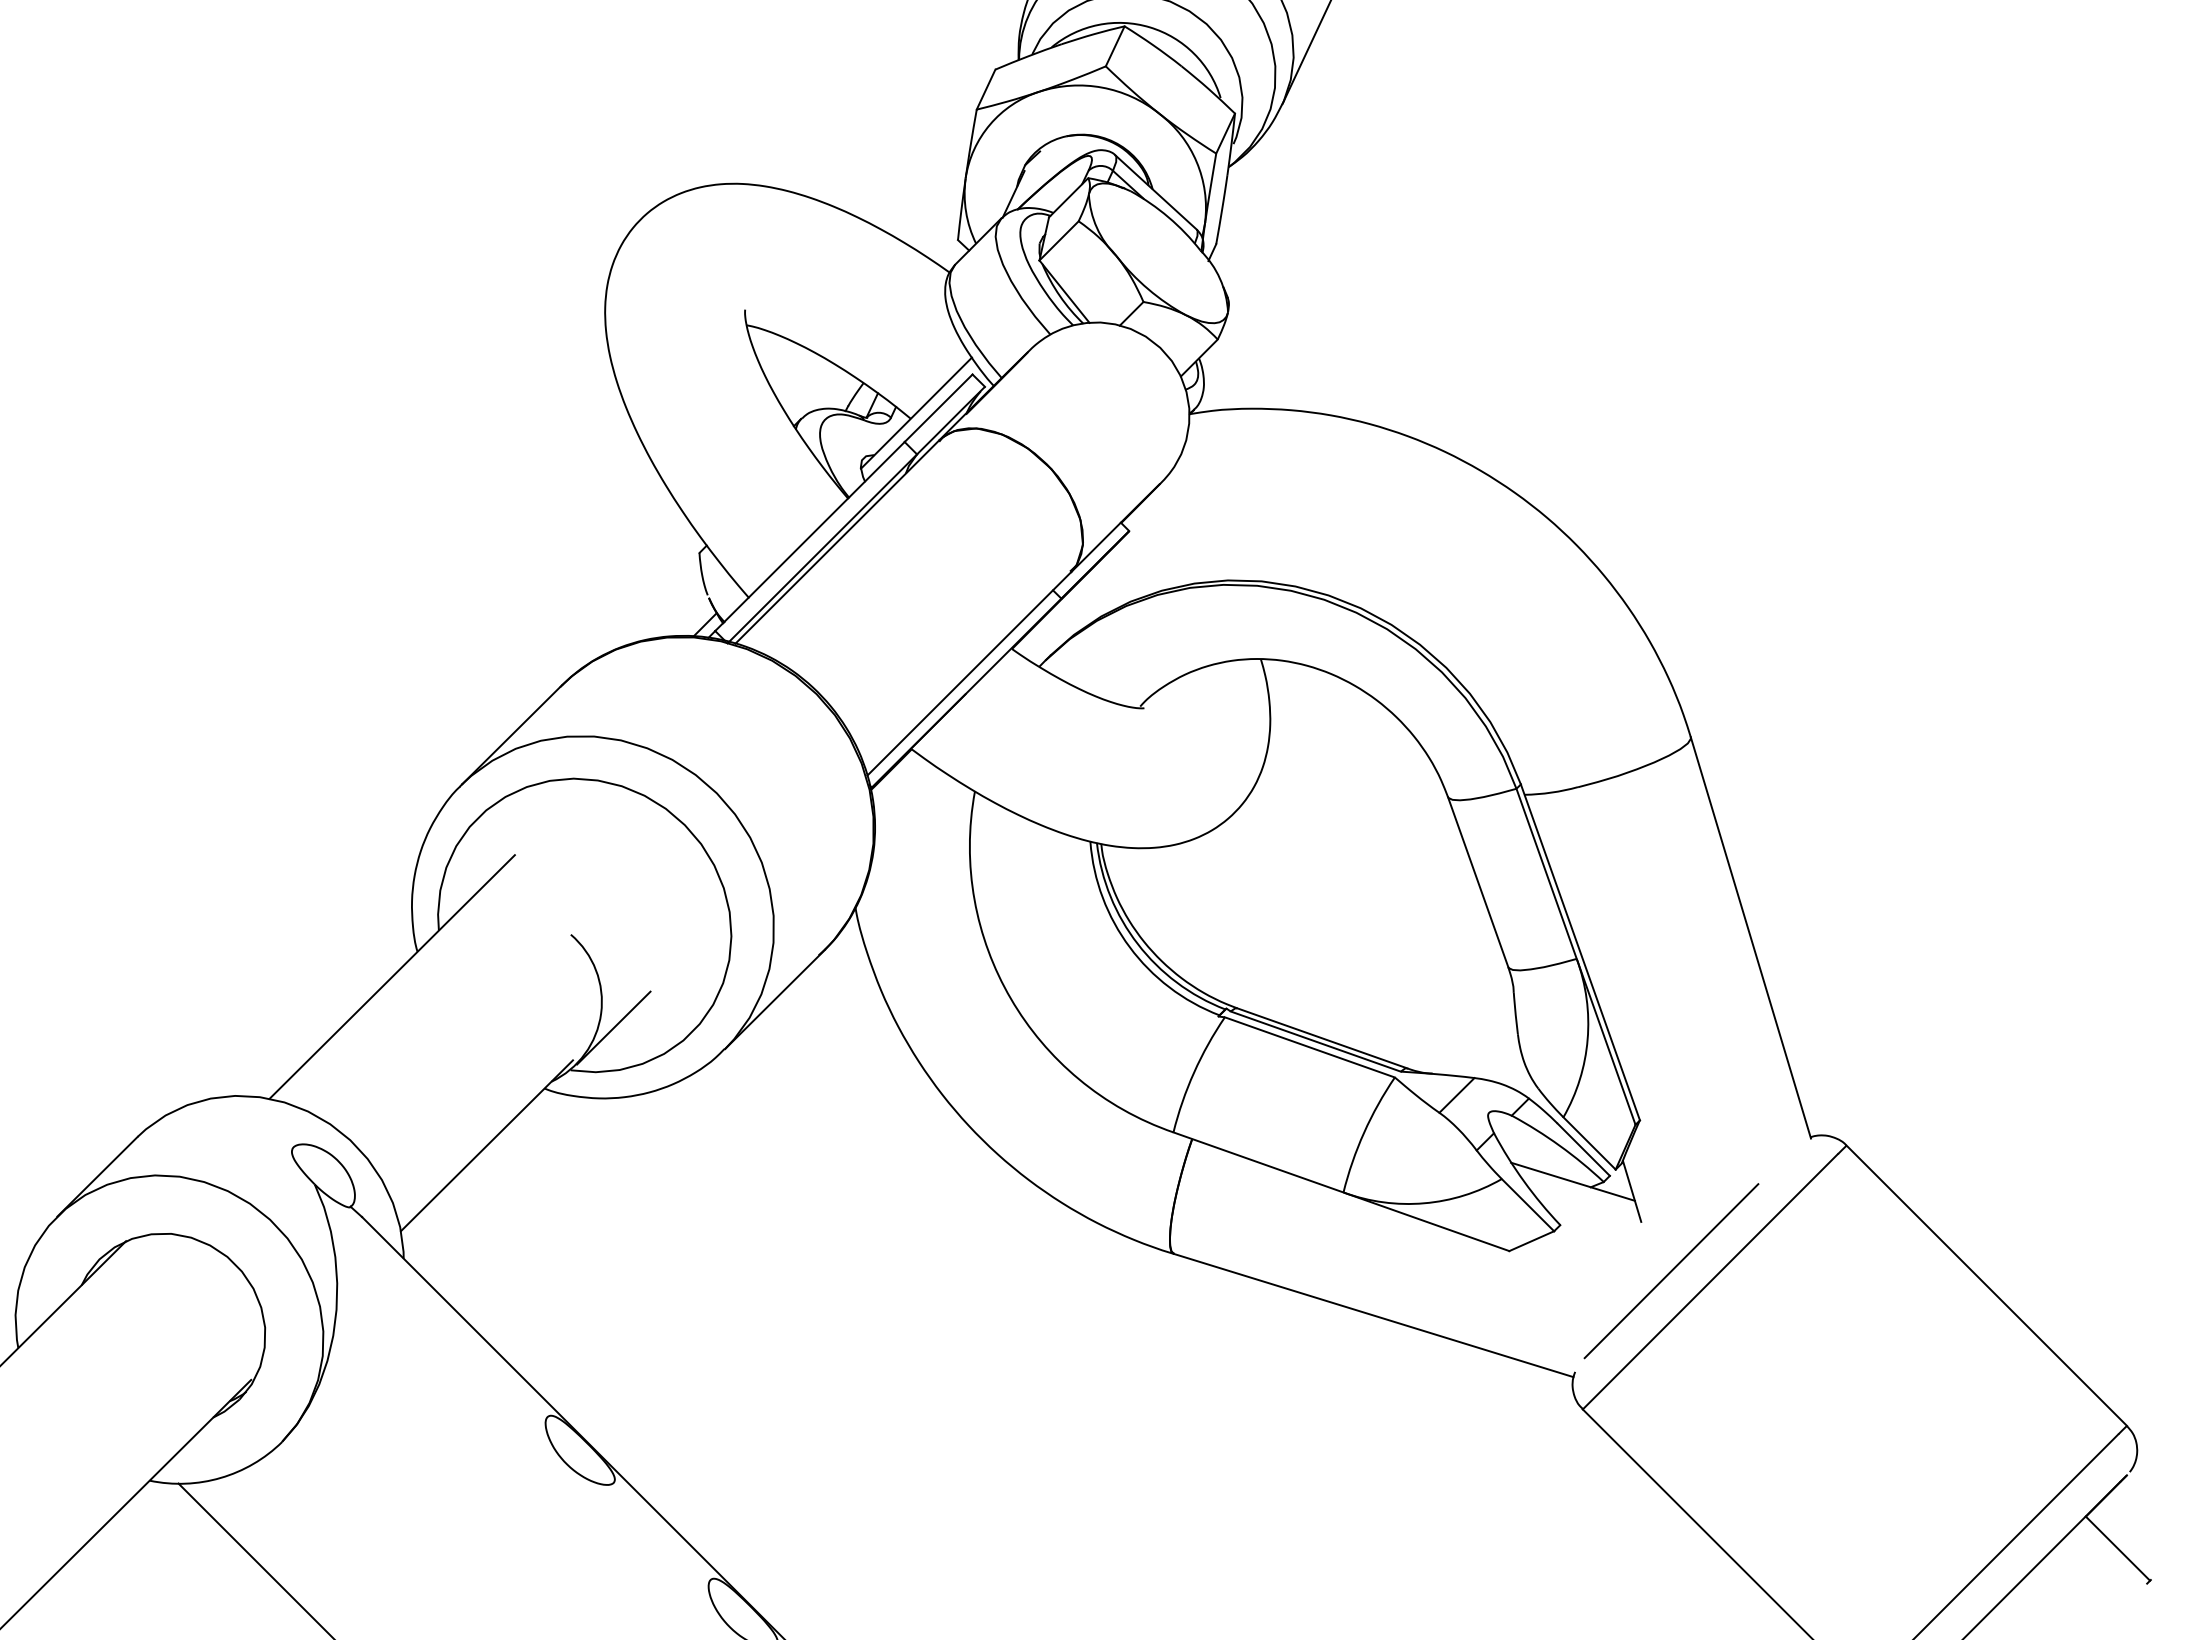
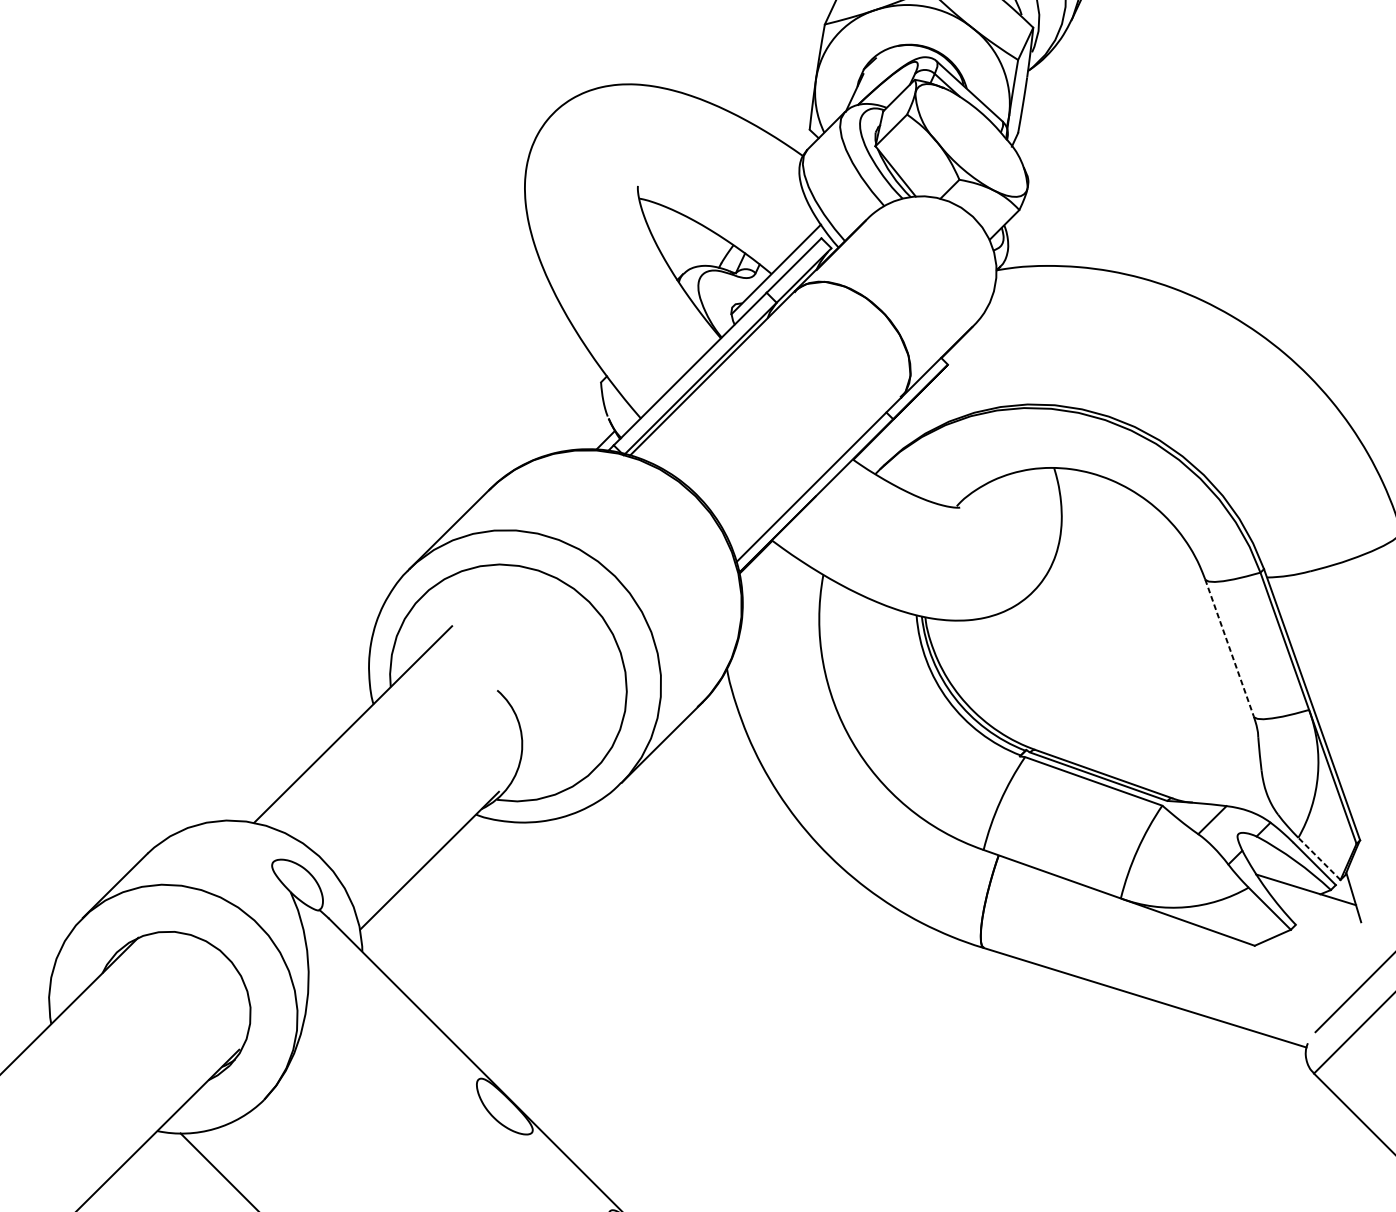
line: (1478, 882) -> (1229, 648), solid -> dashed
line: (613, 1027) -> (531, 765), removed
line: (1589, 1143) -> (1319, 858), solid -> dashed

